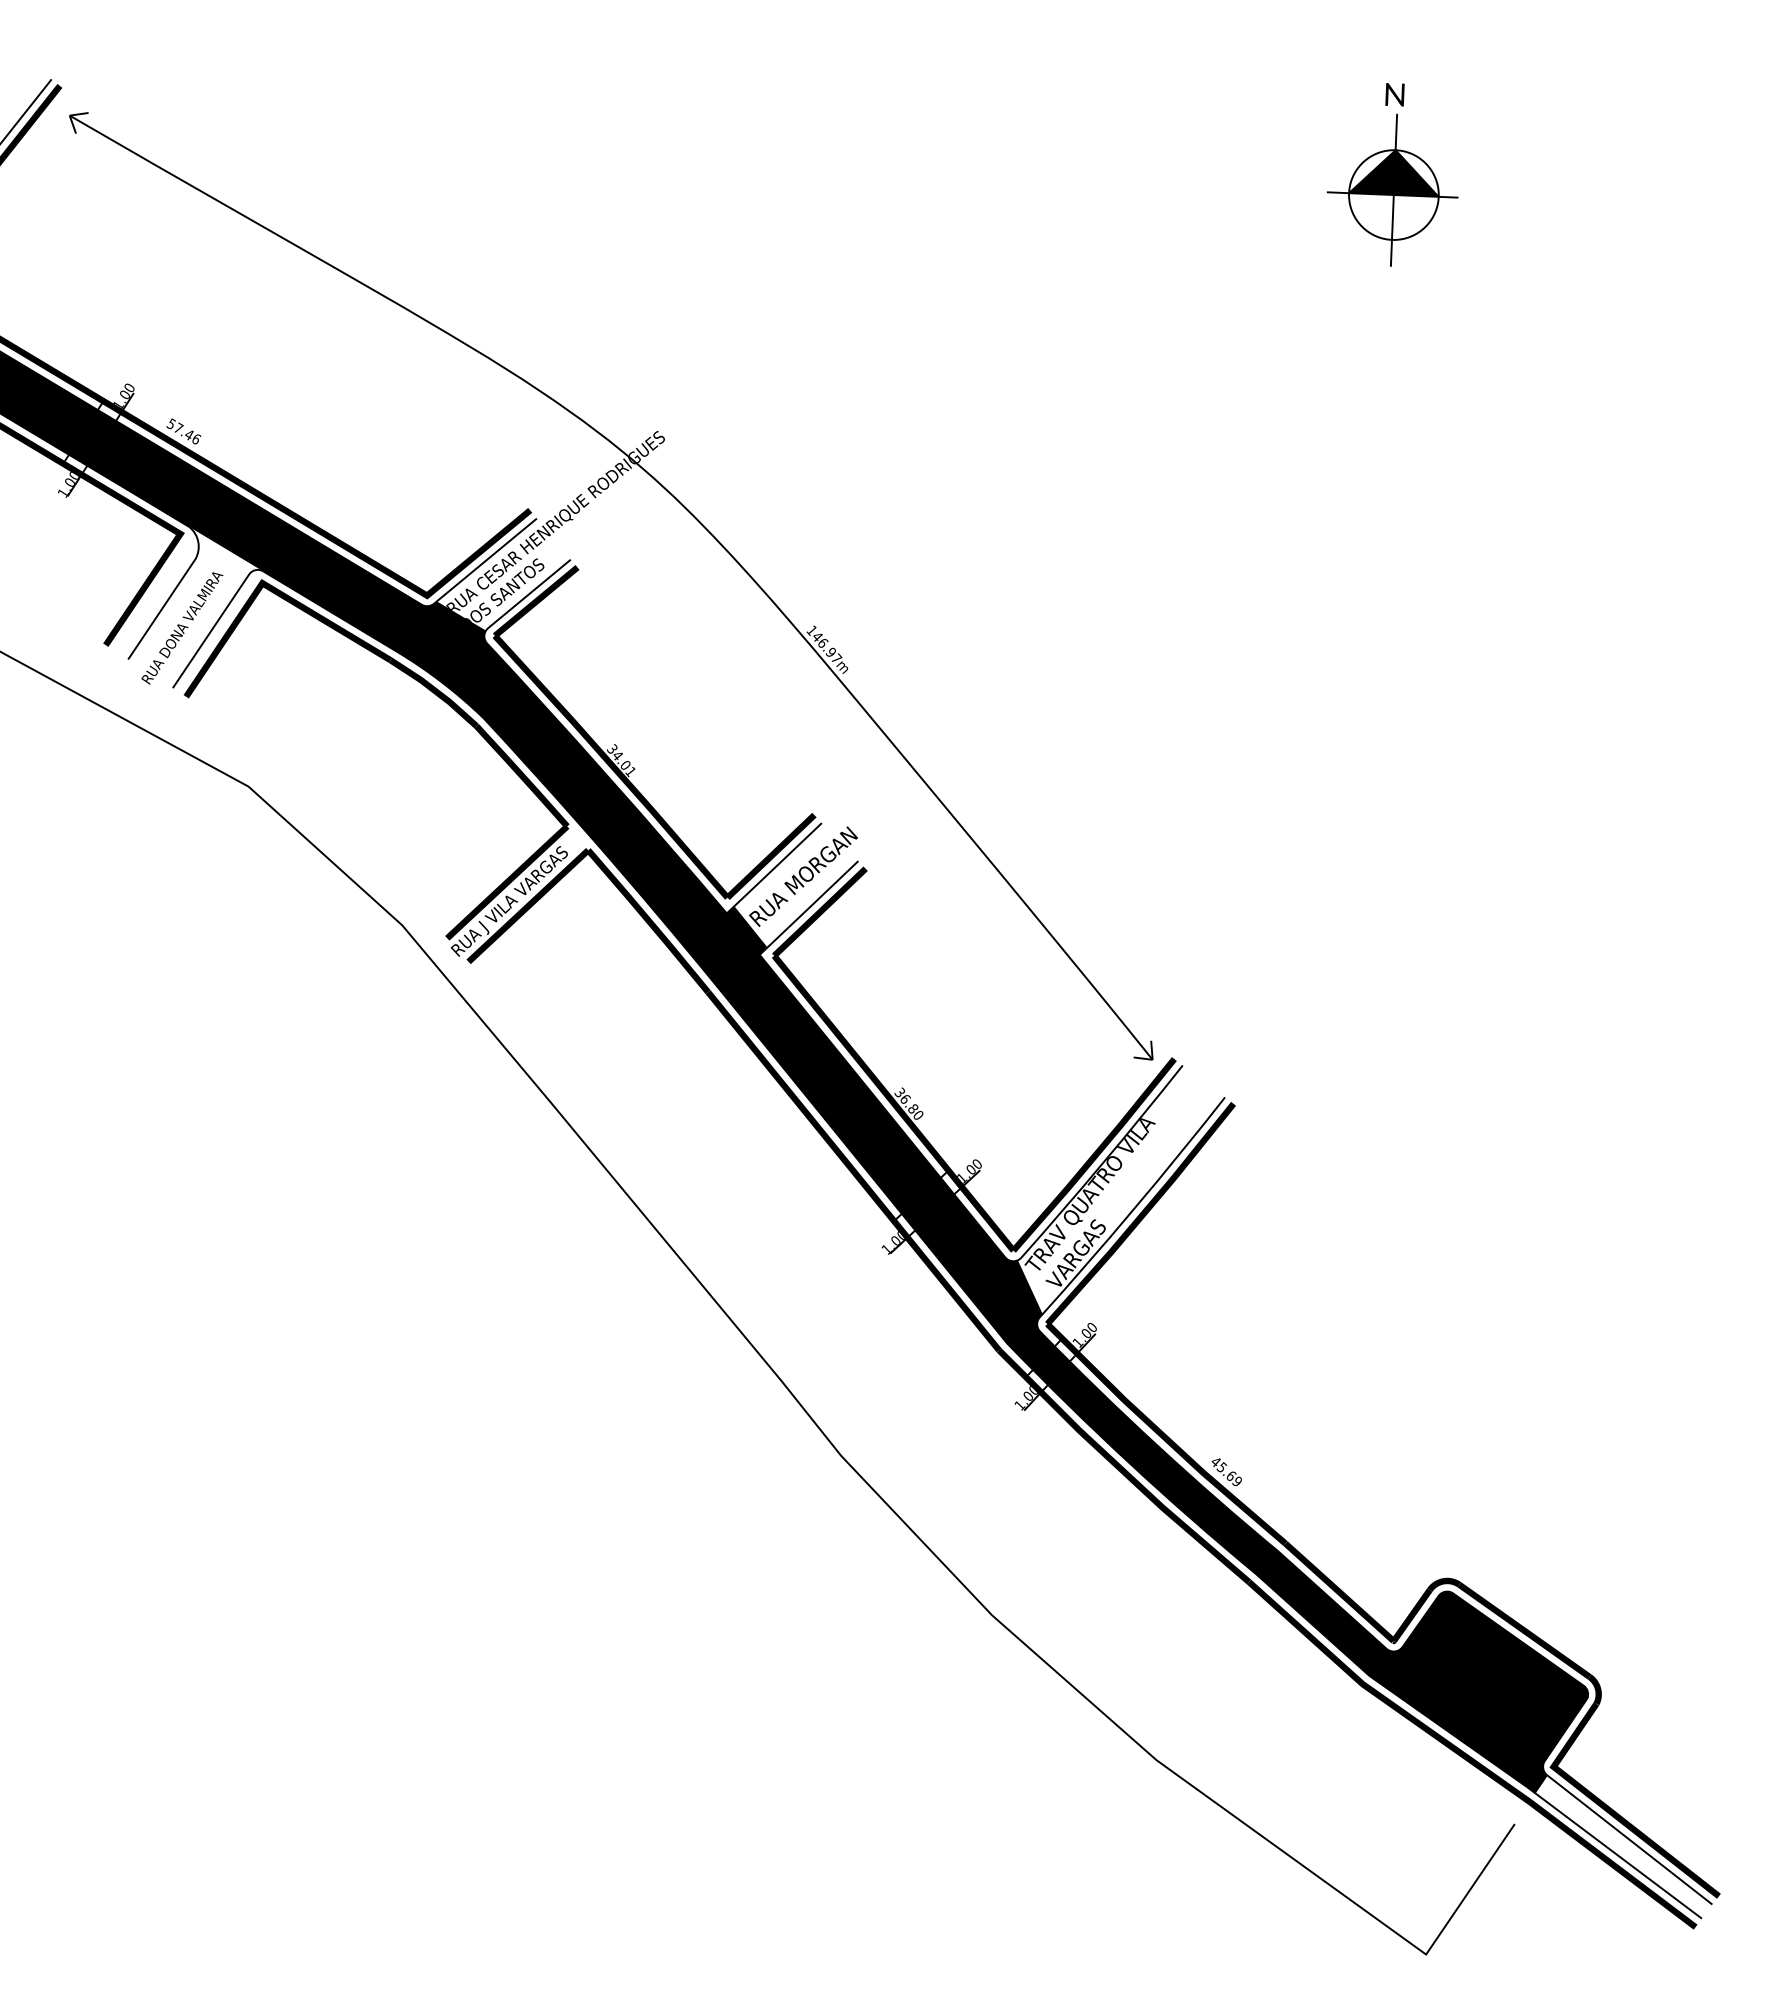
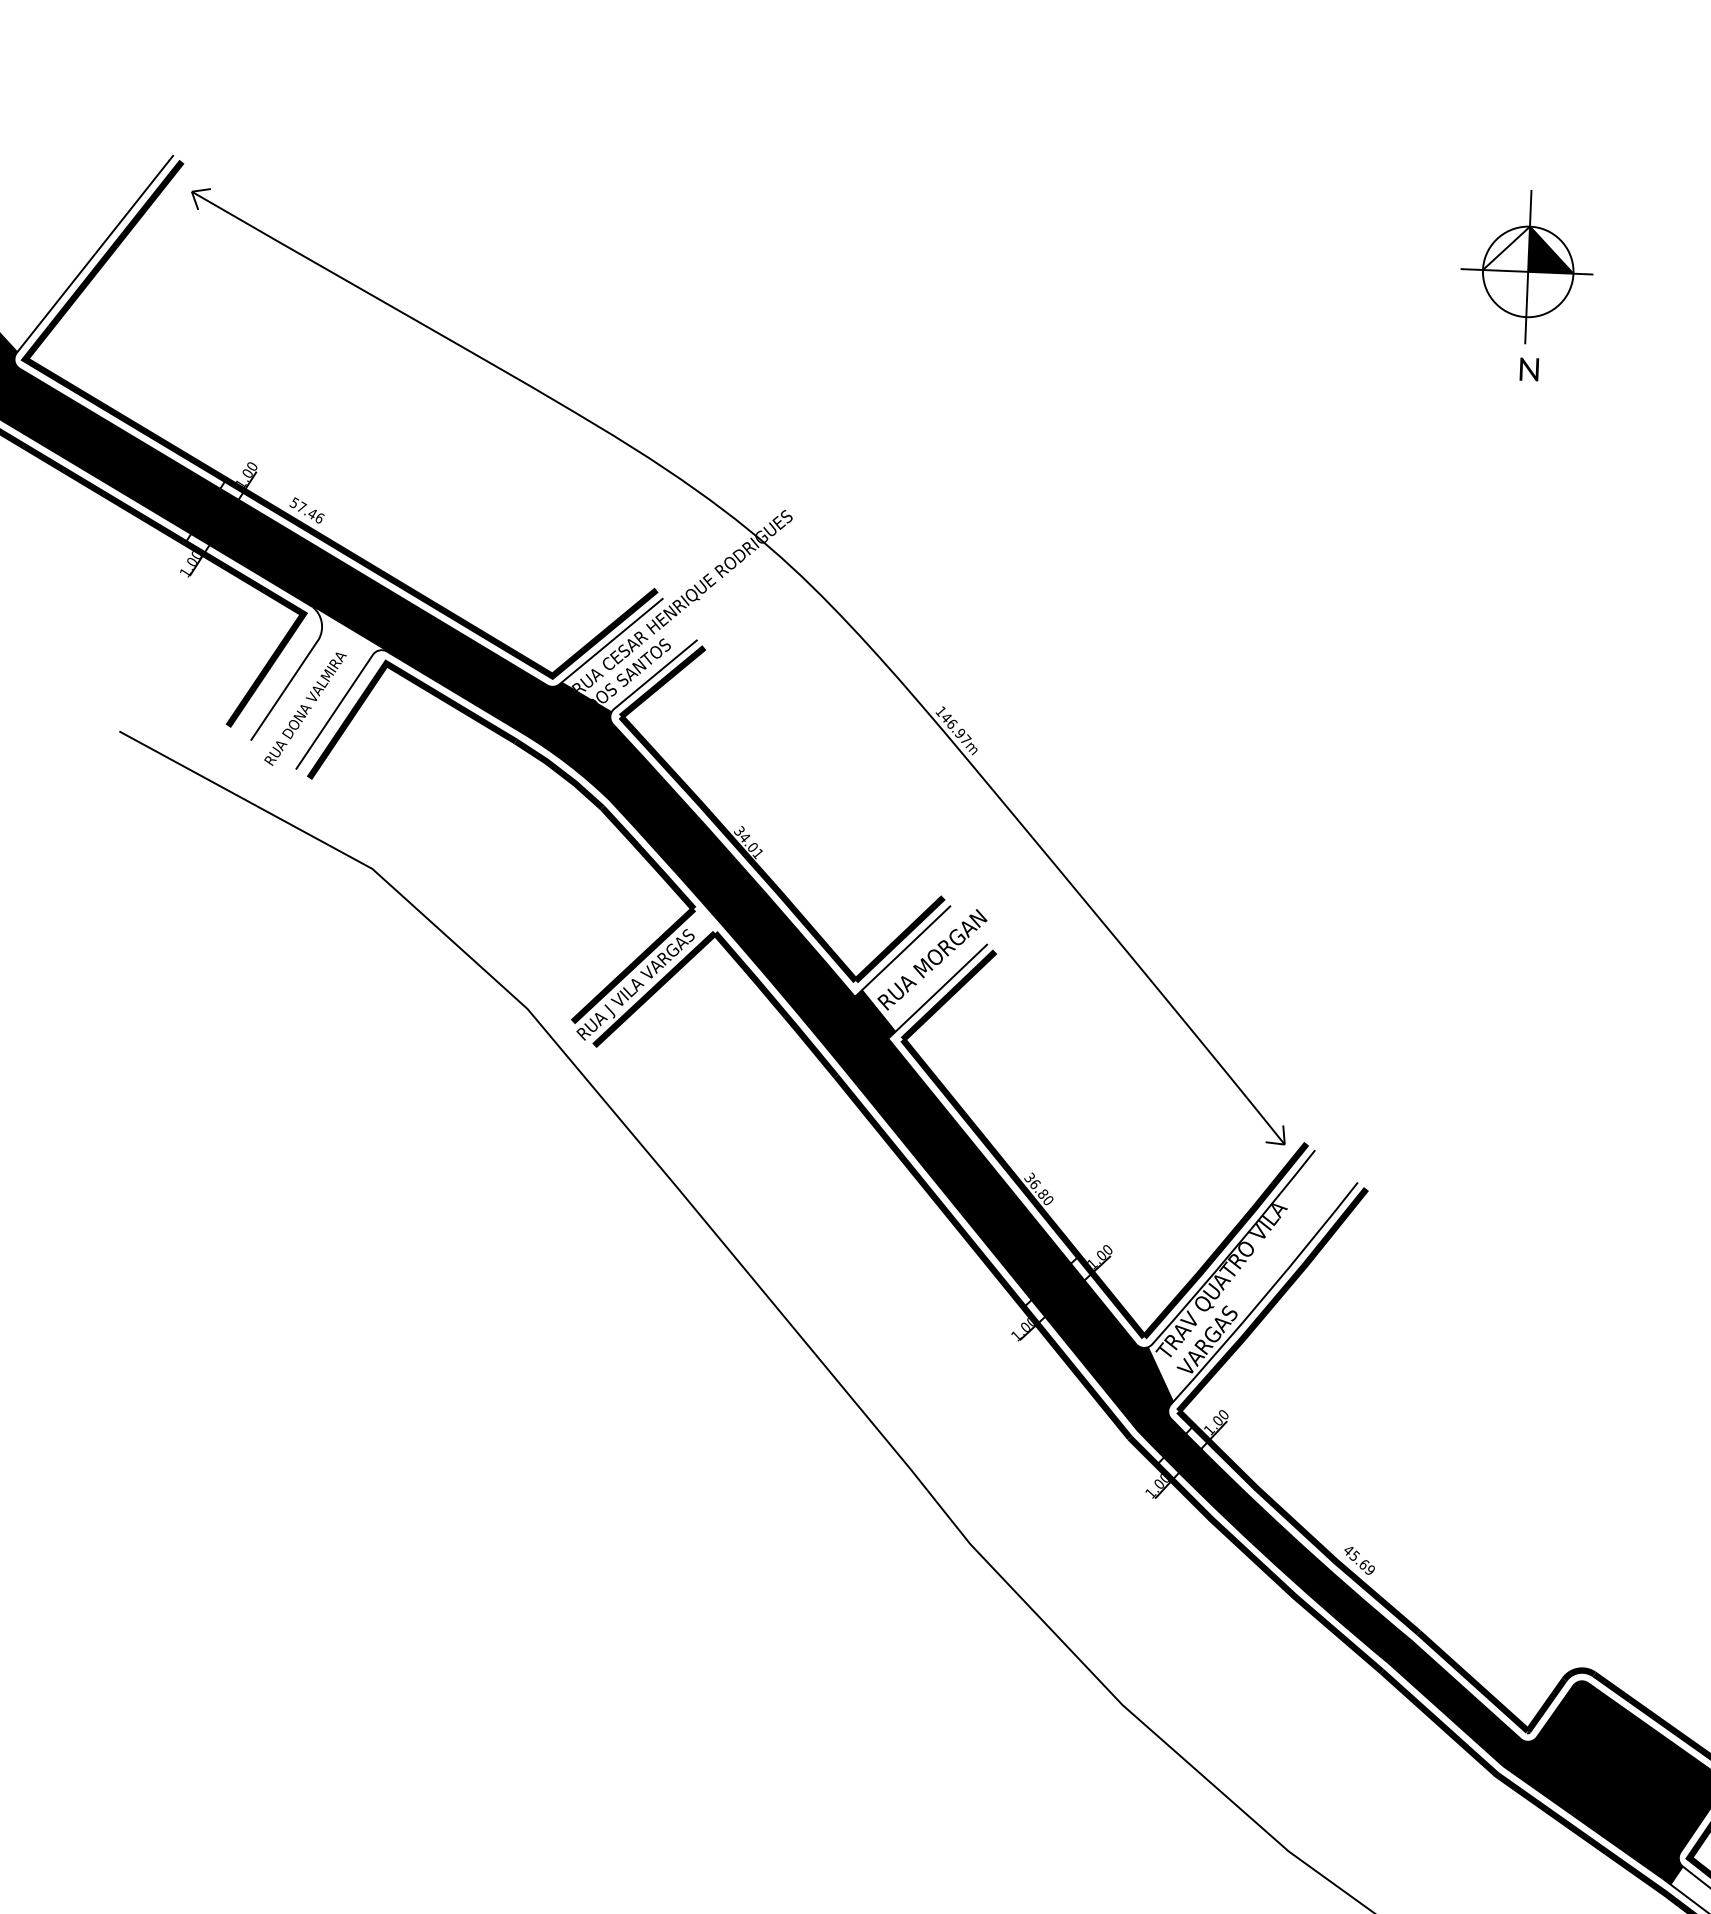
text: (1394, 94) -> (1528, 369), moved
fill: (1372, 172) -> (1506, 249), removed

